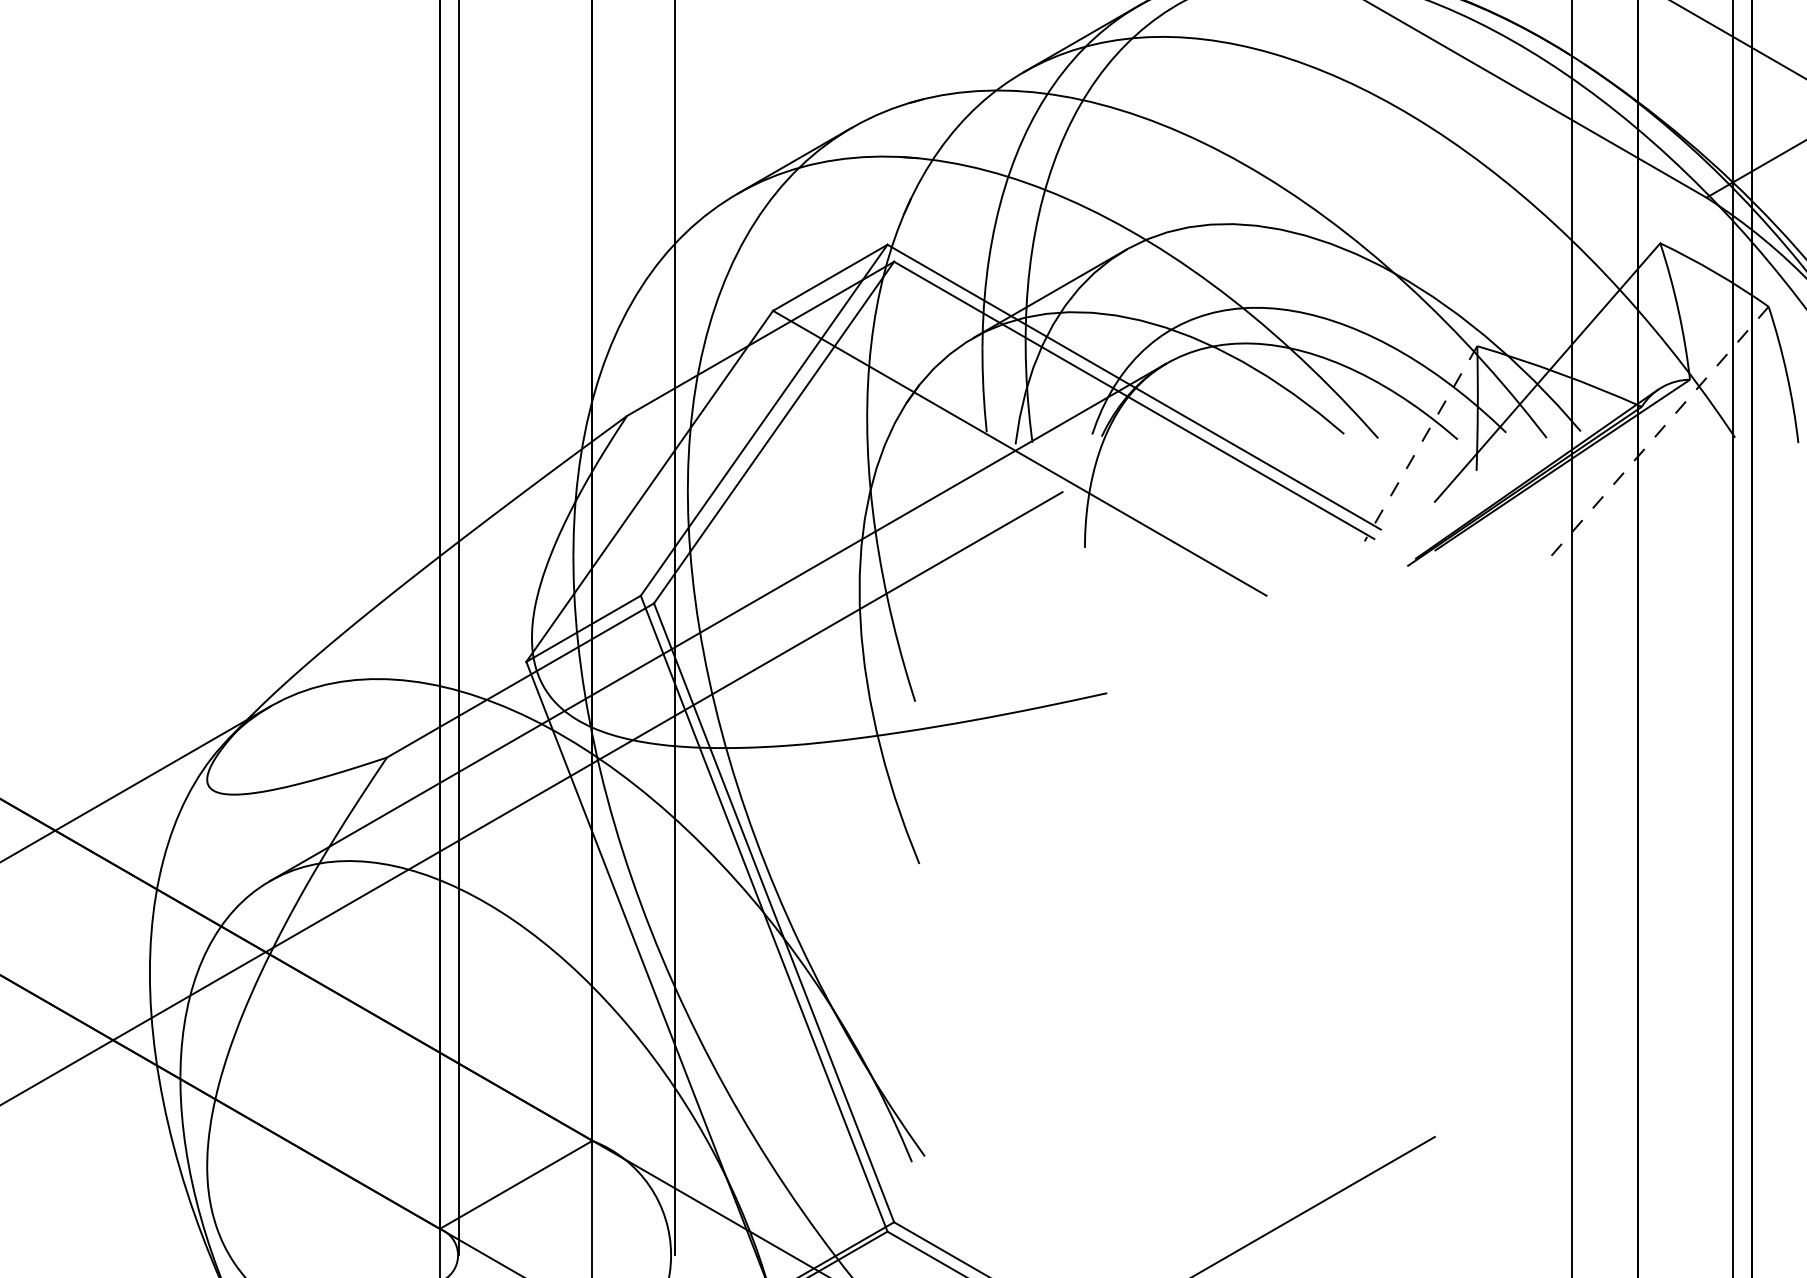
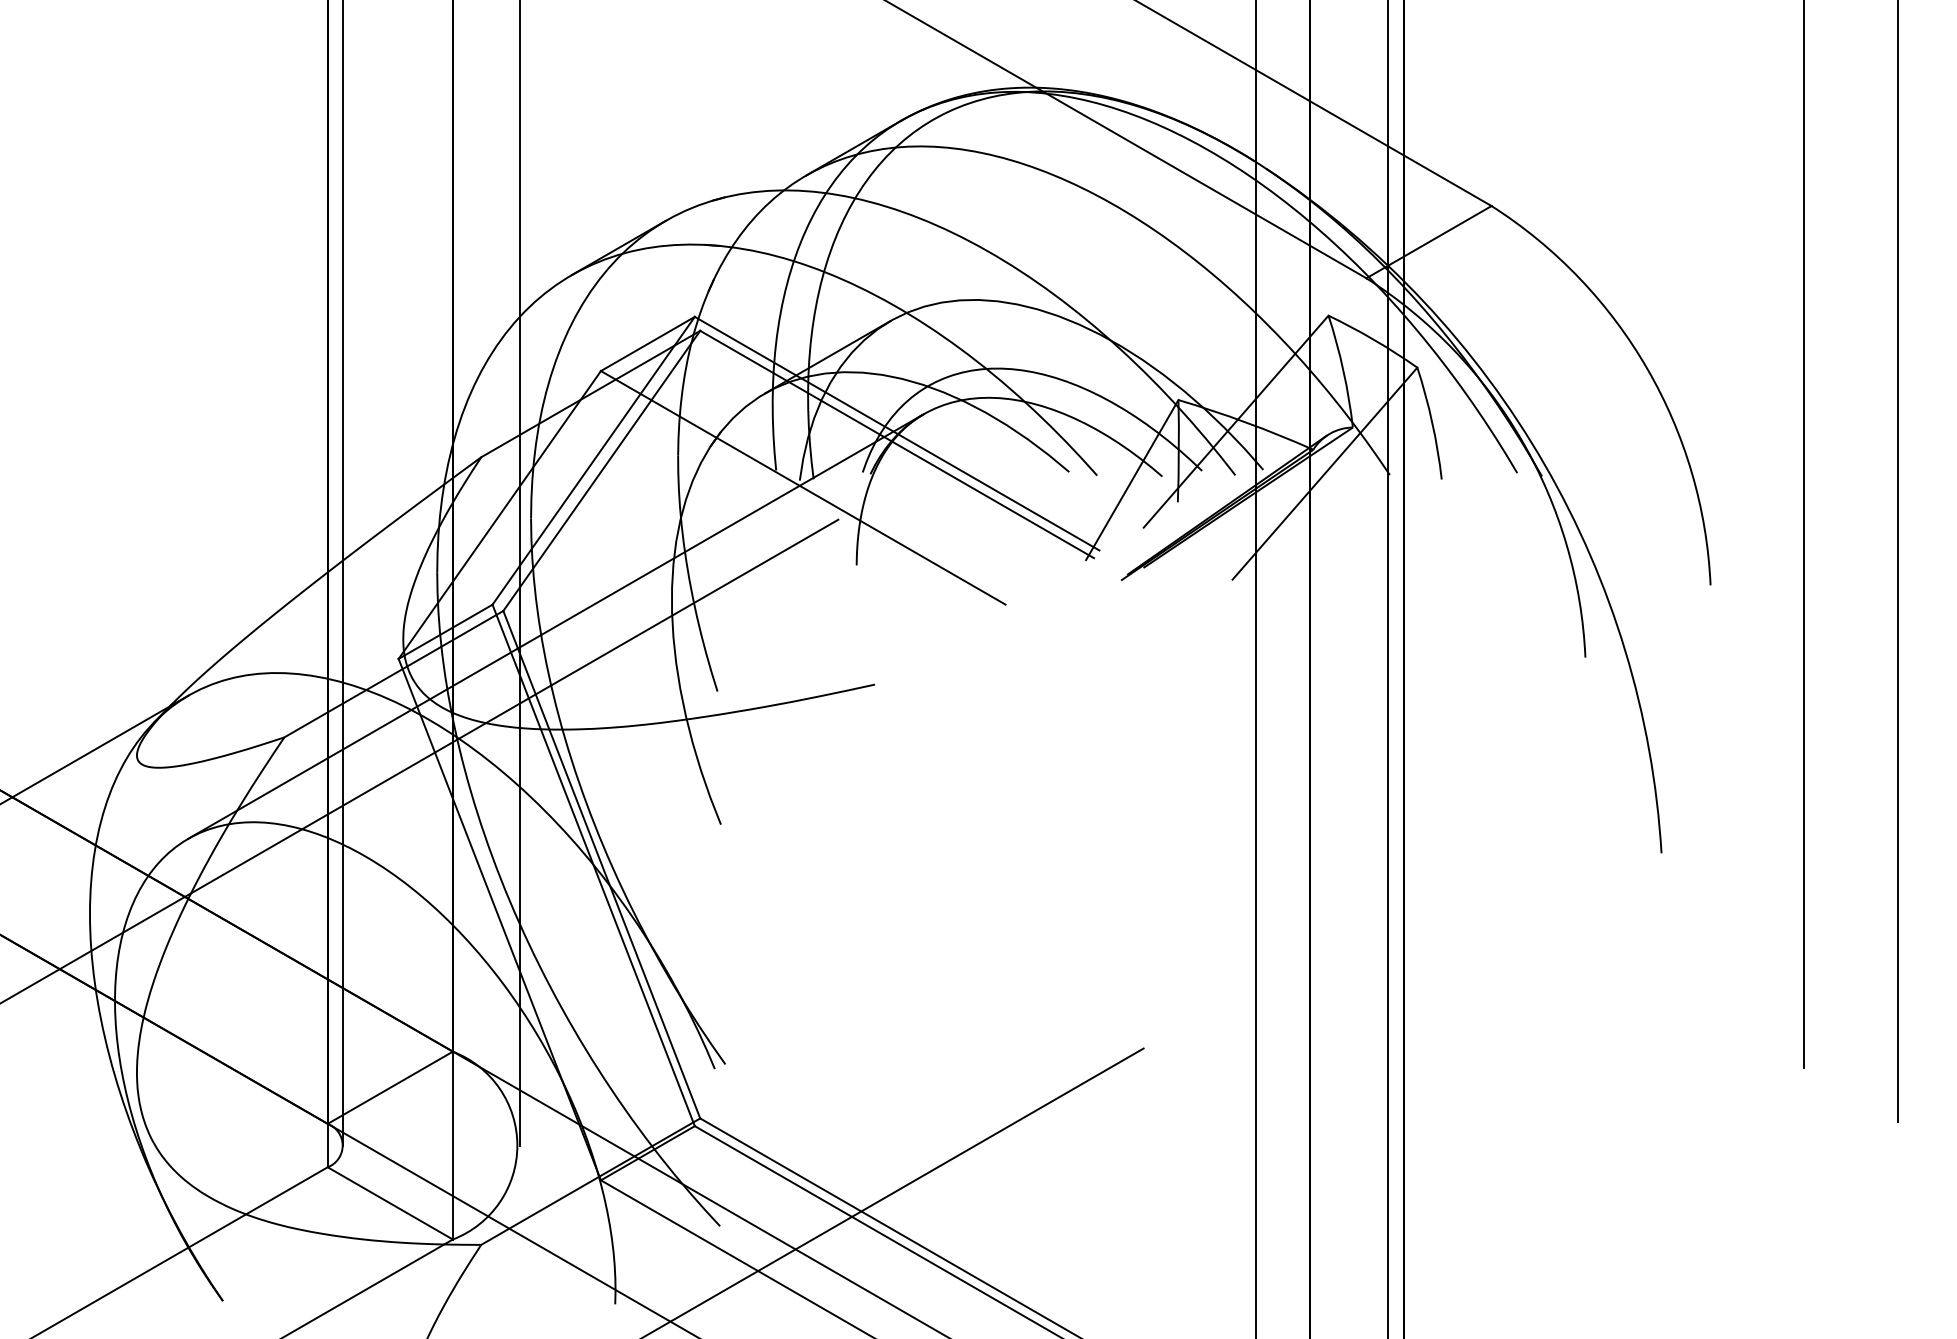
line: (1655, 435) -> (1324, 473), dashed -> solid
line: (1421, 444) -> (1132, 480), dashed -> solid

